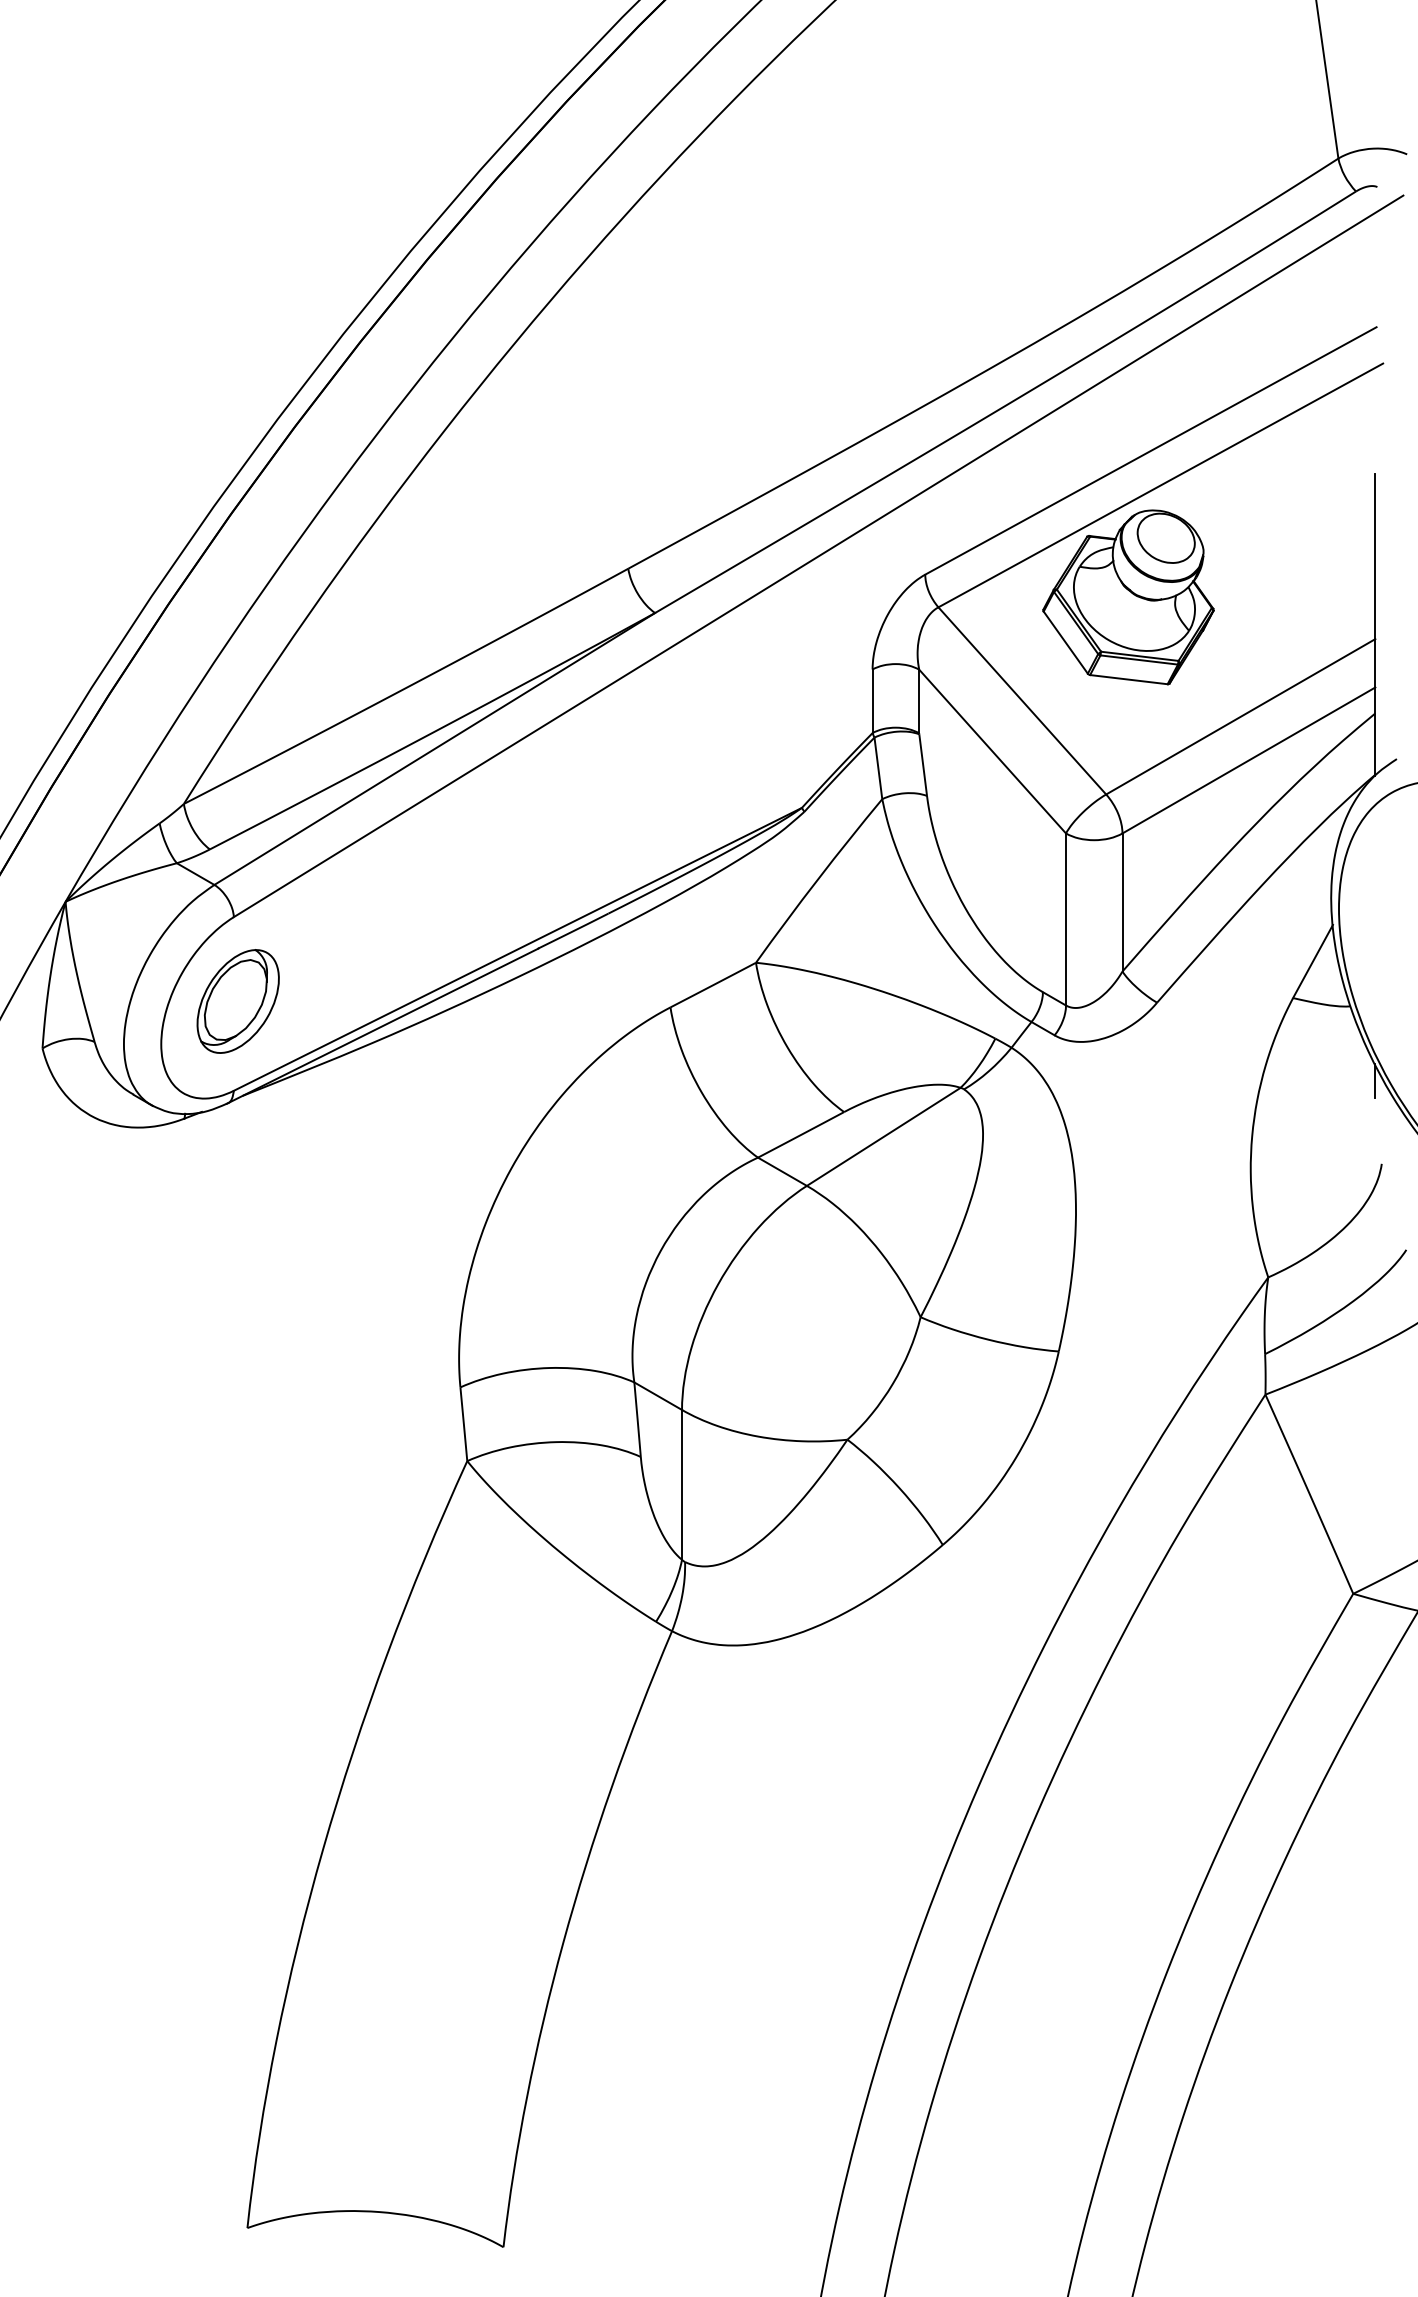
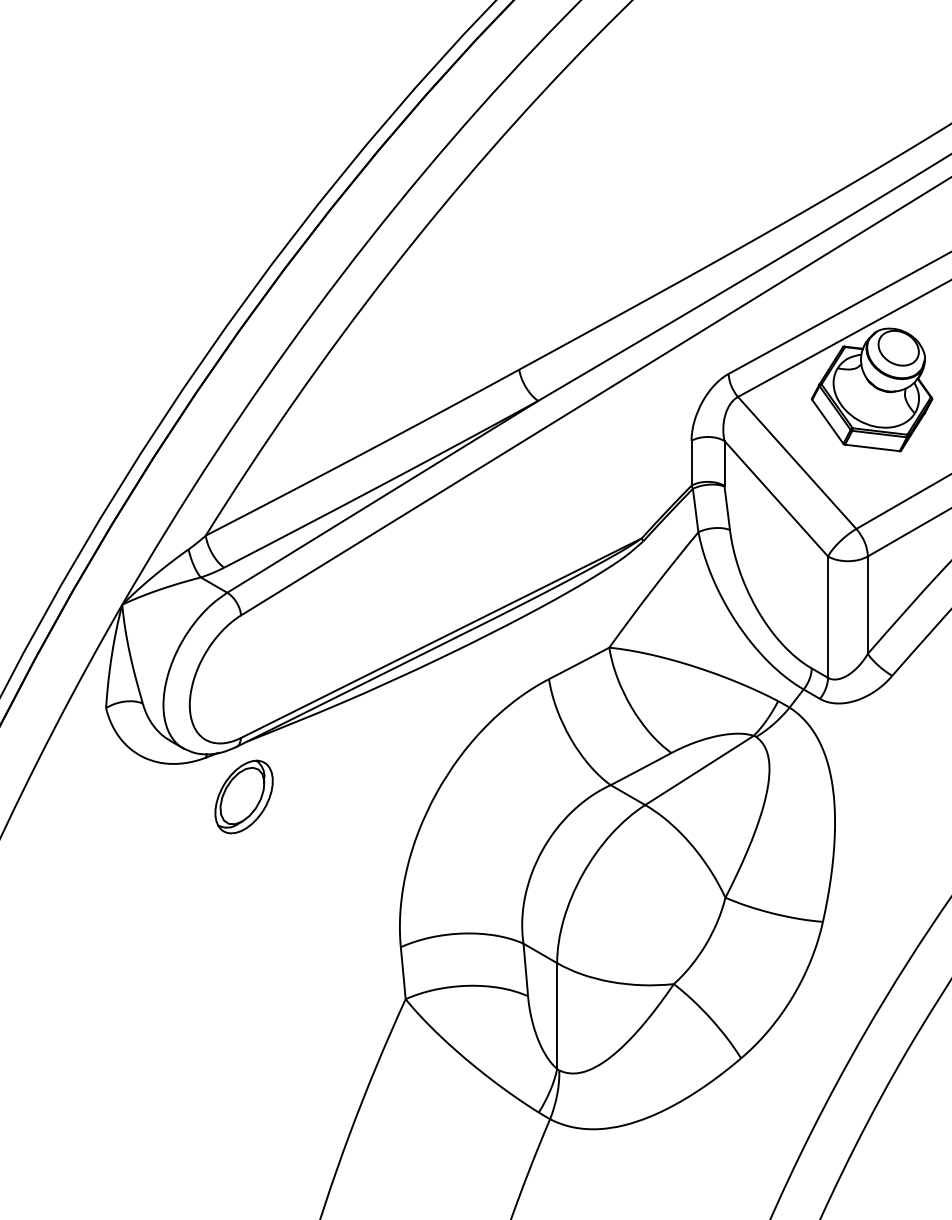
part: (237, 1001) -> (243, 797), moved

